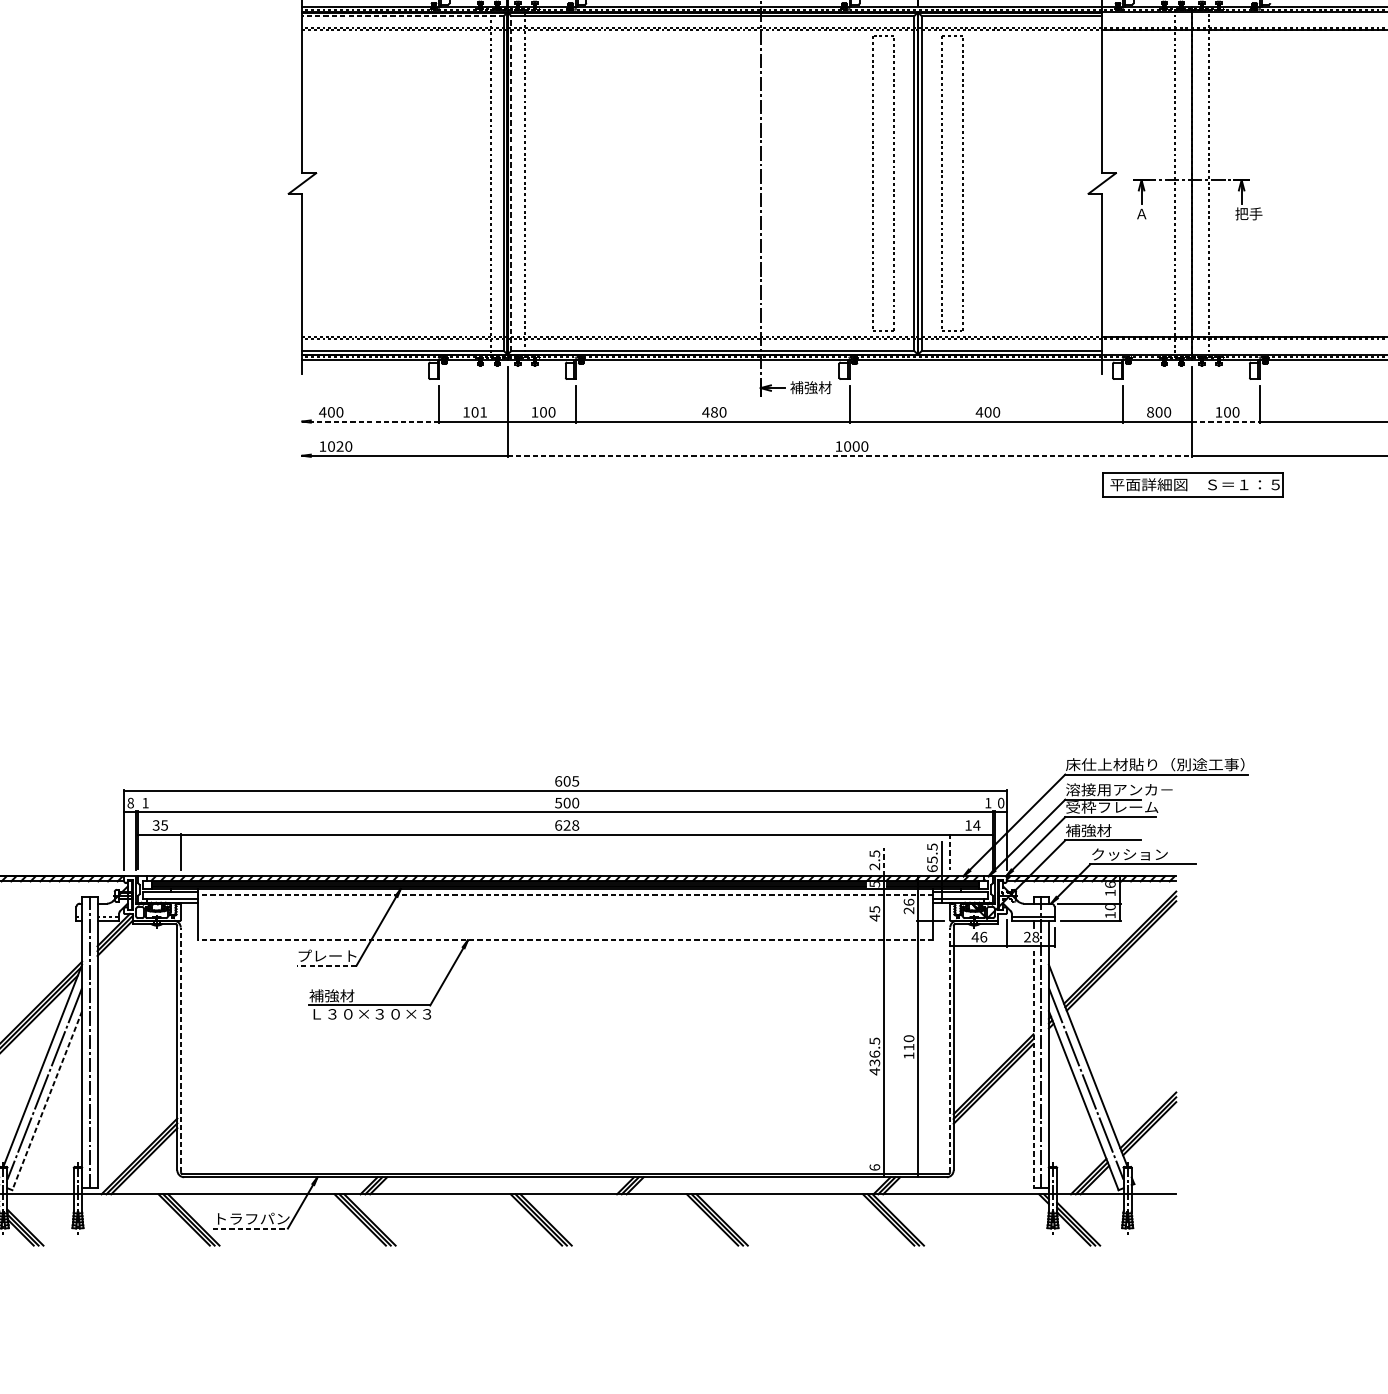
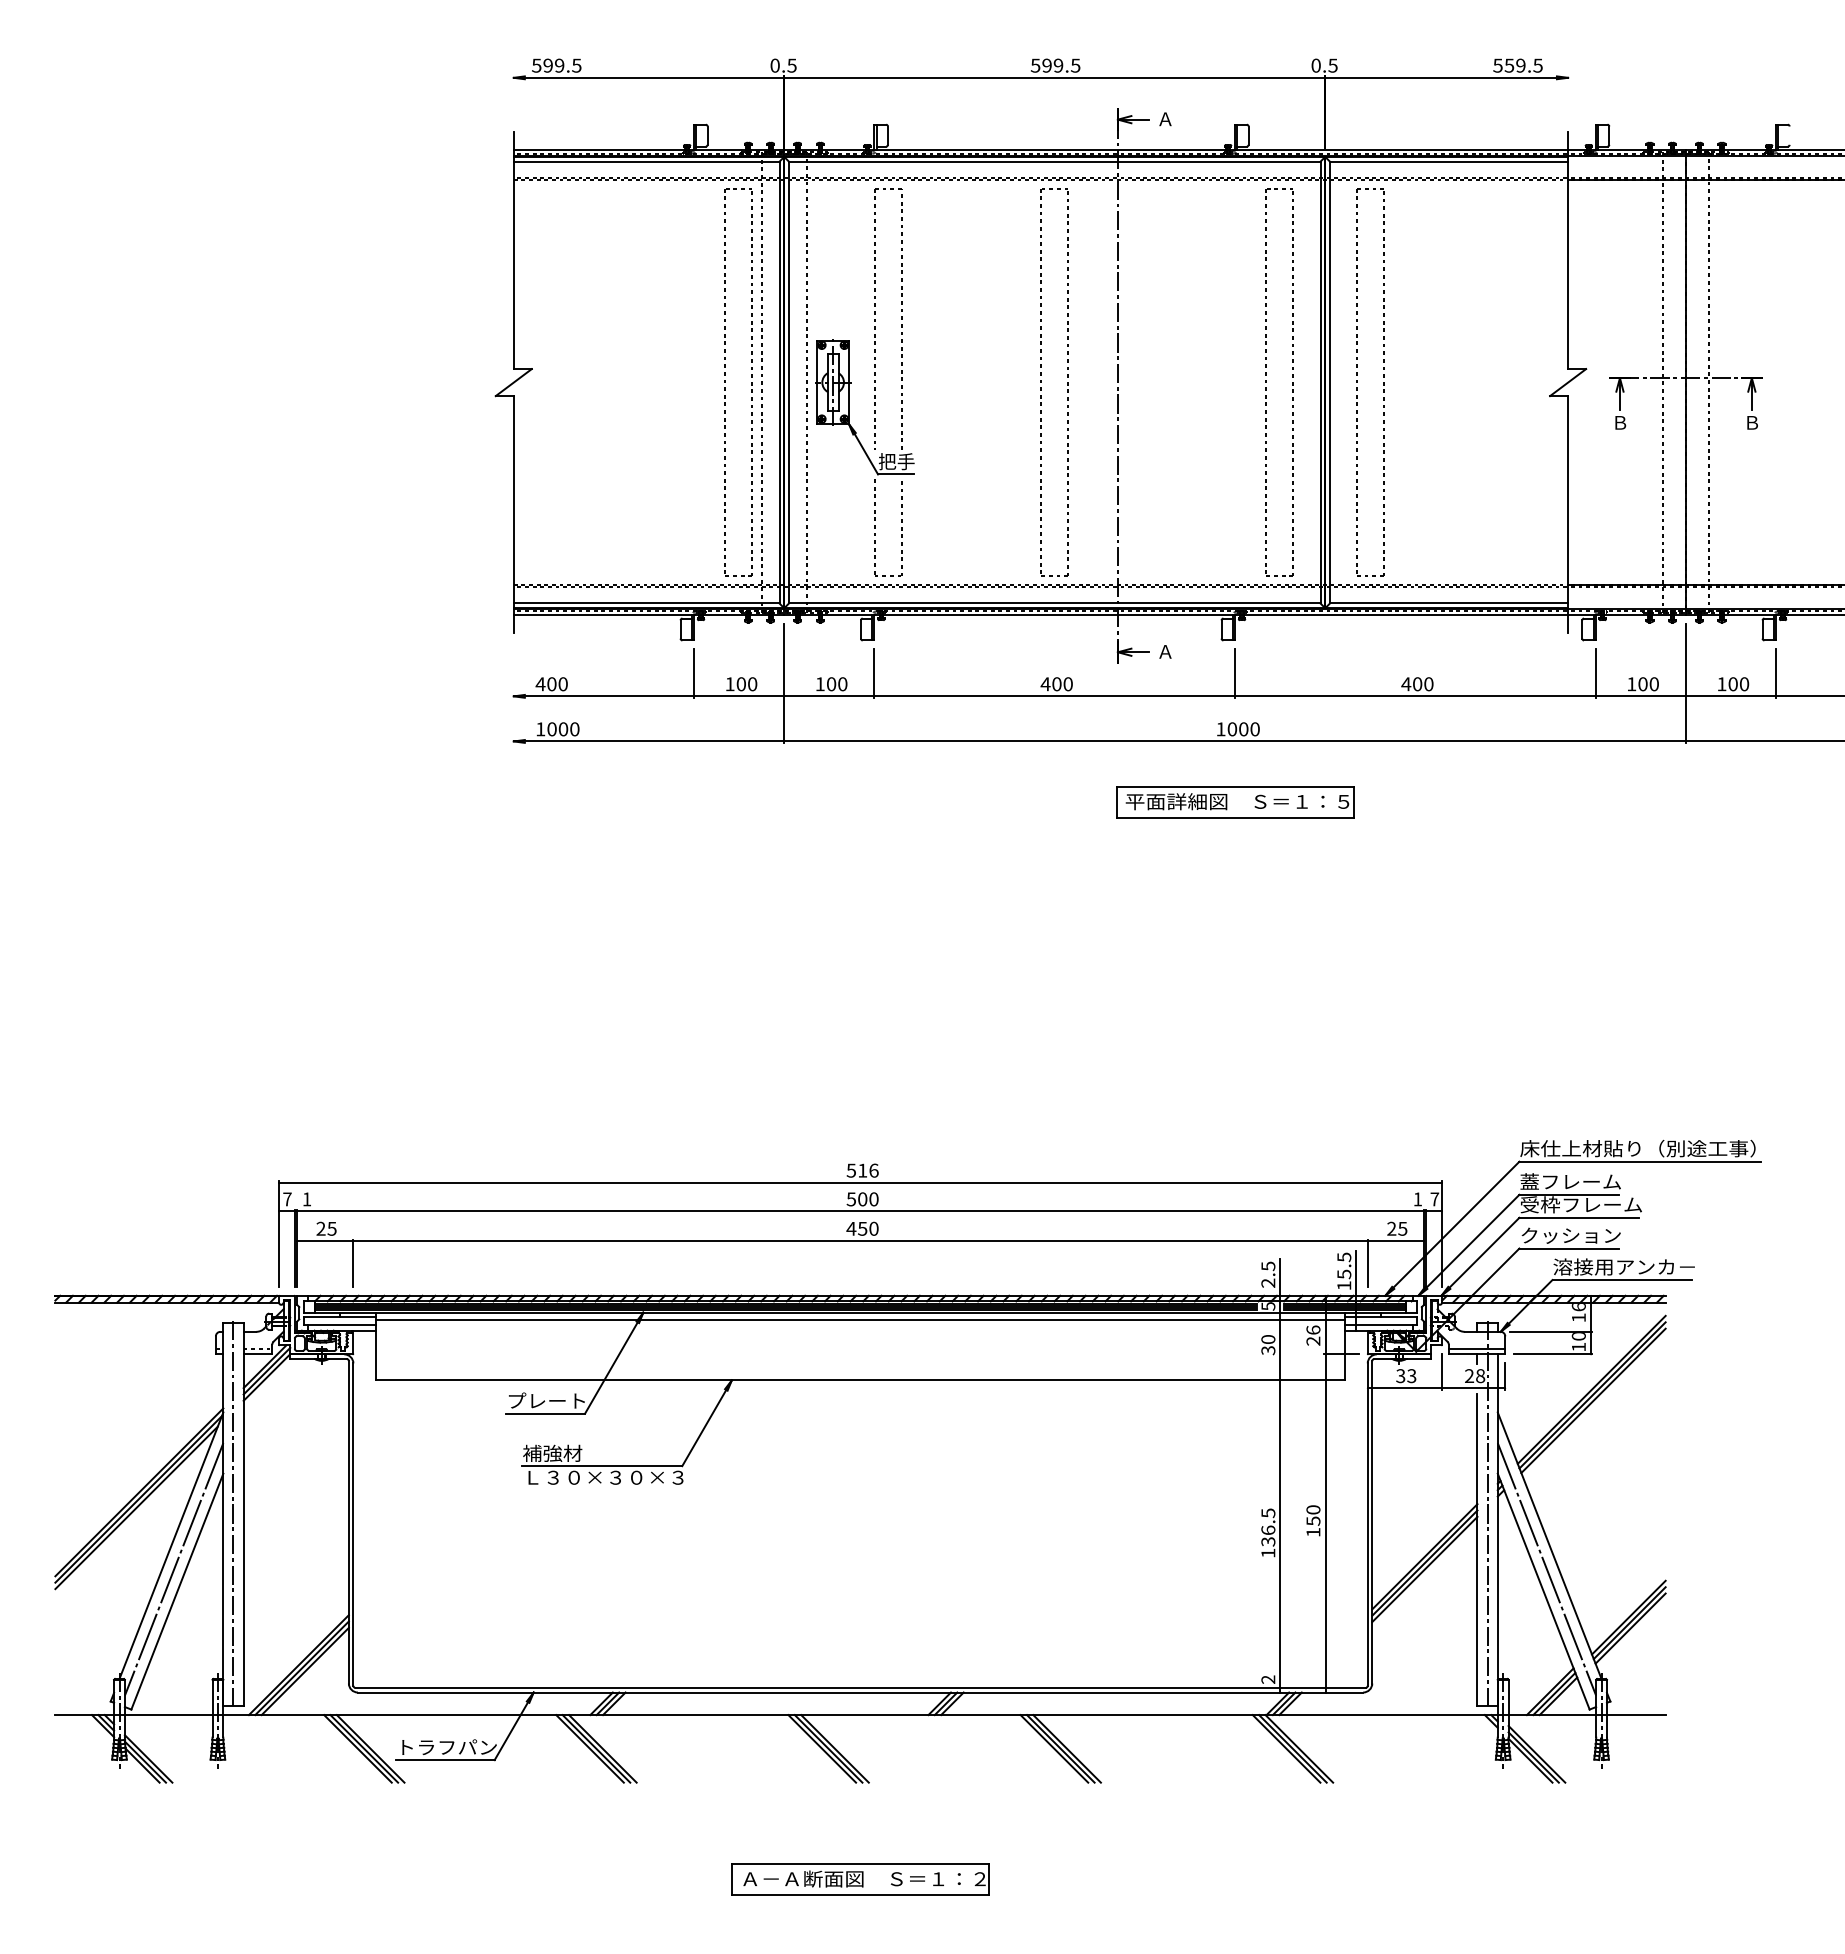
line: (403, 15) -> (646, 161), dashed -> solid
part: (463, 183) -> (725, 382), added
line: (510, 183) -> (788, 382), dashed -> solid
part: (576, 183) -> (874, 382), added
part: (702, 183) -> (1041, 382), added
text: (1141, 213) -> (1620, 422), Ａ -> Ｂ
text: (1248, 213) -> (1761, 422), 把手 -> Ｂ
text: (811, 387) -> (1184, 651), 補強材 -> Ａ
text: (714, 411) -> (1056, 683), 480 -> 400
text: (483, 412) -> (752, 684), 101 -> 100
text: (1150, 412) -> (1631, 684), 800 -> 100
line: (370, 421) -> (603, 696), dashed -> solid
line: (1226, 421) -> (1731, 696), dashed -> solid
text: (340, 446) -> (563, 729), 1020 -> 1000
line: (849, 455) -> (1235, 741), dashed -> solid
part: (1193, 485) -> (1235, 802), moved
text: (566, 781) -> (862, 1170), 605 -> 516
text: (1119, 789) -> (1590, 1181), 溶接用アンカ－ -> 蓋フレーム
text: (130, 803) -> (287, 1199), 8 -> 7
text: (1000, 803) -> (1434, 1199), 0 -> 7
text: (155, 825) -> (320, 1228), 35 -> 25
text: (566, 825) -> (862, 1228), 628 -> 450
text: (972, 825) -> (1397, 1228), 14 -> 25
text: (1104, 830) -> (1570, 1235), 補強材 -> クッション
line: (950, 851) -> (1367, 1263), dashed -> solid
text: (1144, 854) -> (1623, 1266), クッション -> 溶接用アンカ－
line: (884, 862) -> (1280, 1277), dashed -> solid
text: (932, 868) -> (1344, 1285), 65.5 -> 15.5
line: (565, 894) -> (860, 1319), dashed -> solid
text: (874, 913) -> (1268, 1345), 45 -> 30
text: (978, 937) -> (1405, 1376), 46 -> 33
line: (565, 940) -> (860, 1380), dashed -> solid
line: (326, 965) -> (545, 1413), dashed -> solid
text: (909, 1046) -> (1313, 1520), 110 -> 150
line: (180, 1049) -> (353, 1524), dashed -> solid
line: (950, 1049) -> (1367, 1524), dashed -> solid
line: (1033, 1069) -> (1477, 1550), dashed -> solid
text: (874, 1071) -> (1268, 1553), 436.5 -> 136.5
line: (47, 1100) -> (177, 1591), dashed -> solid
text: (874, 1167) -> (1268, 1679), 6 -> 2
line: (250, 1228) -> (445, 1760), dashed -> solid
part: (565, 1319) -> (860, 1879), added

